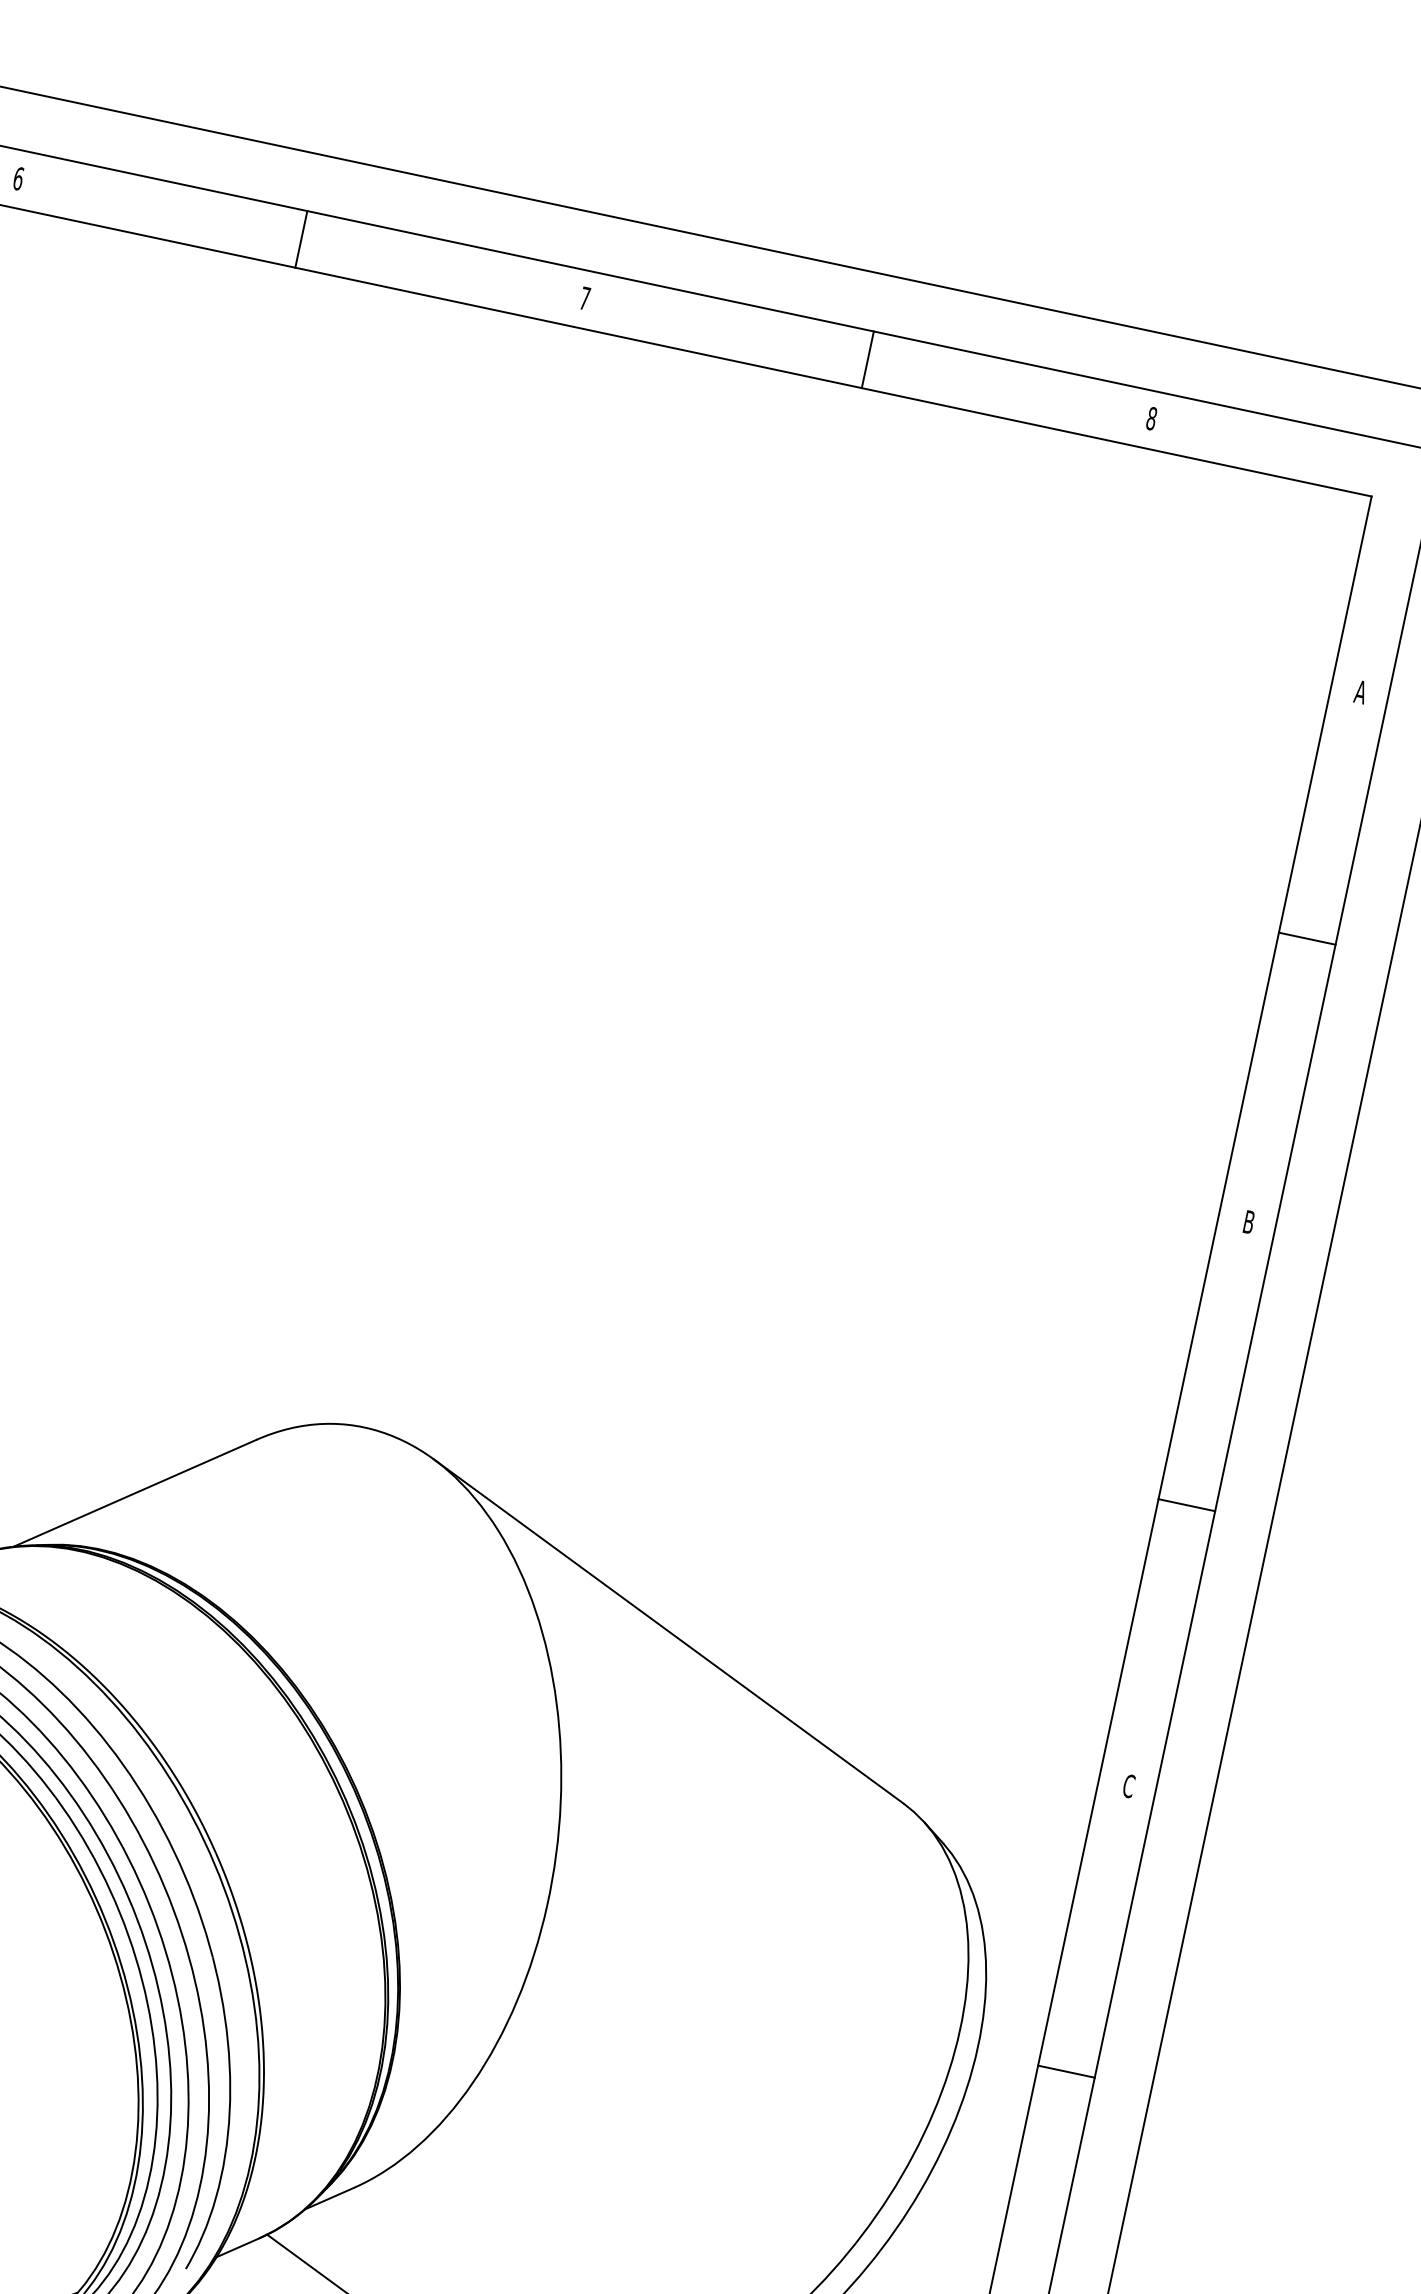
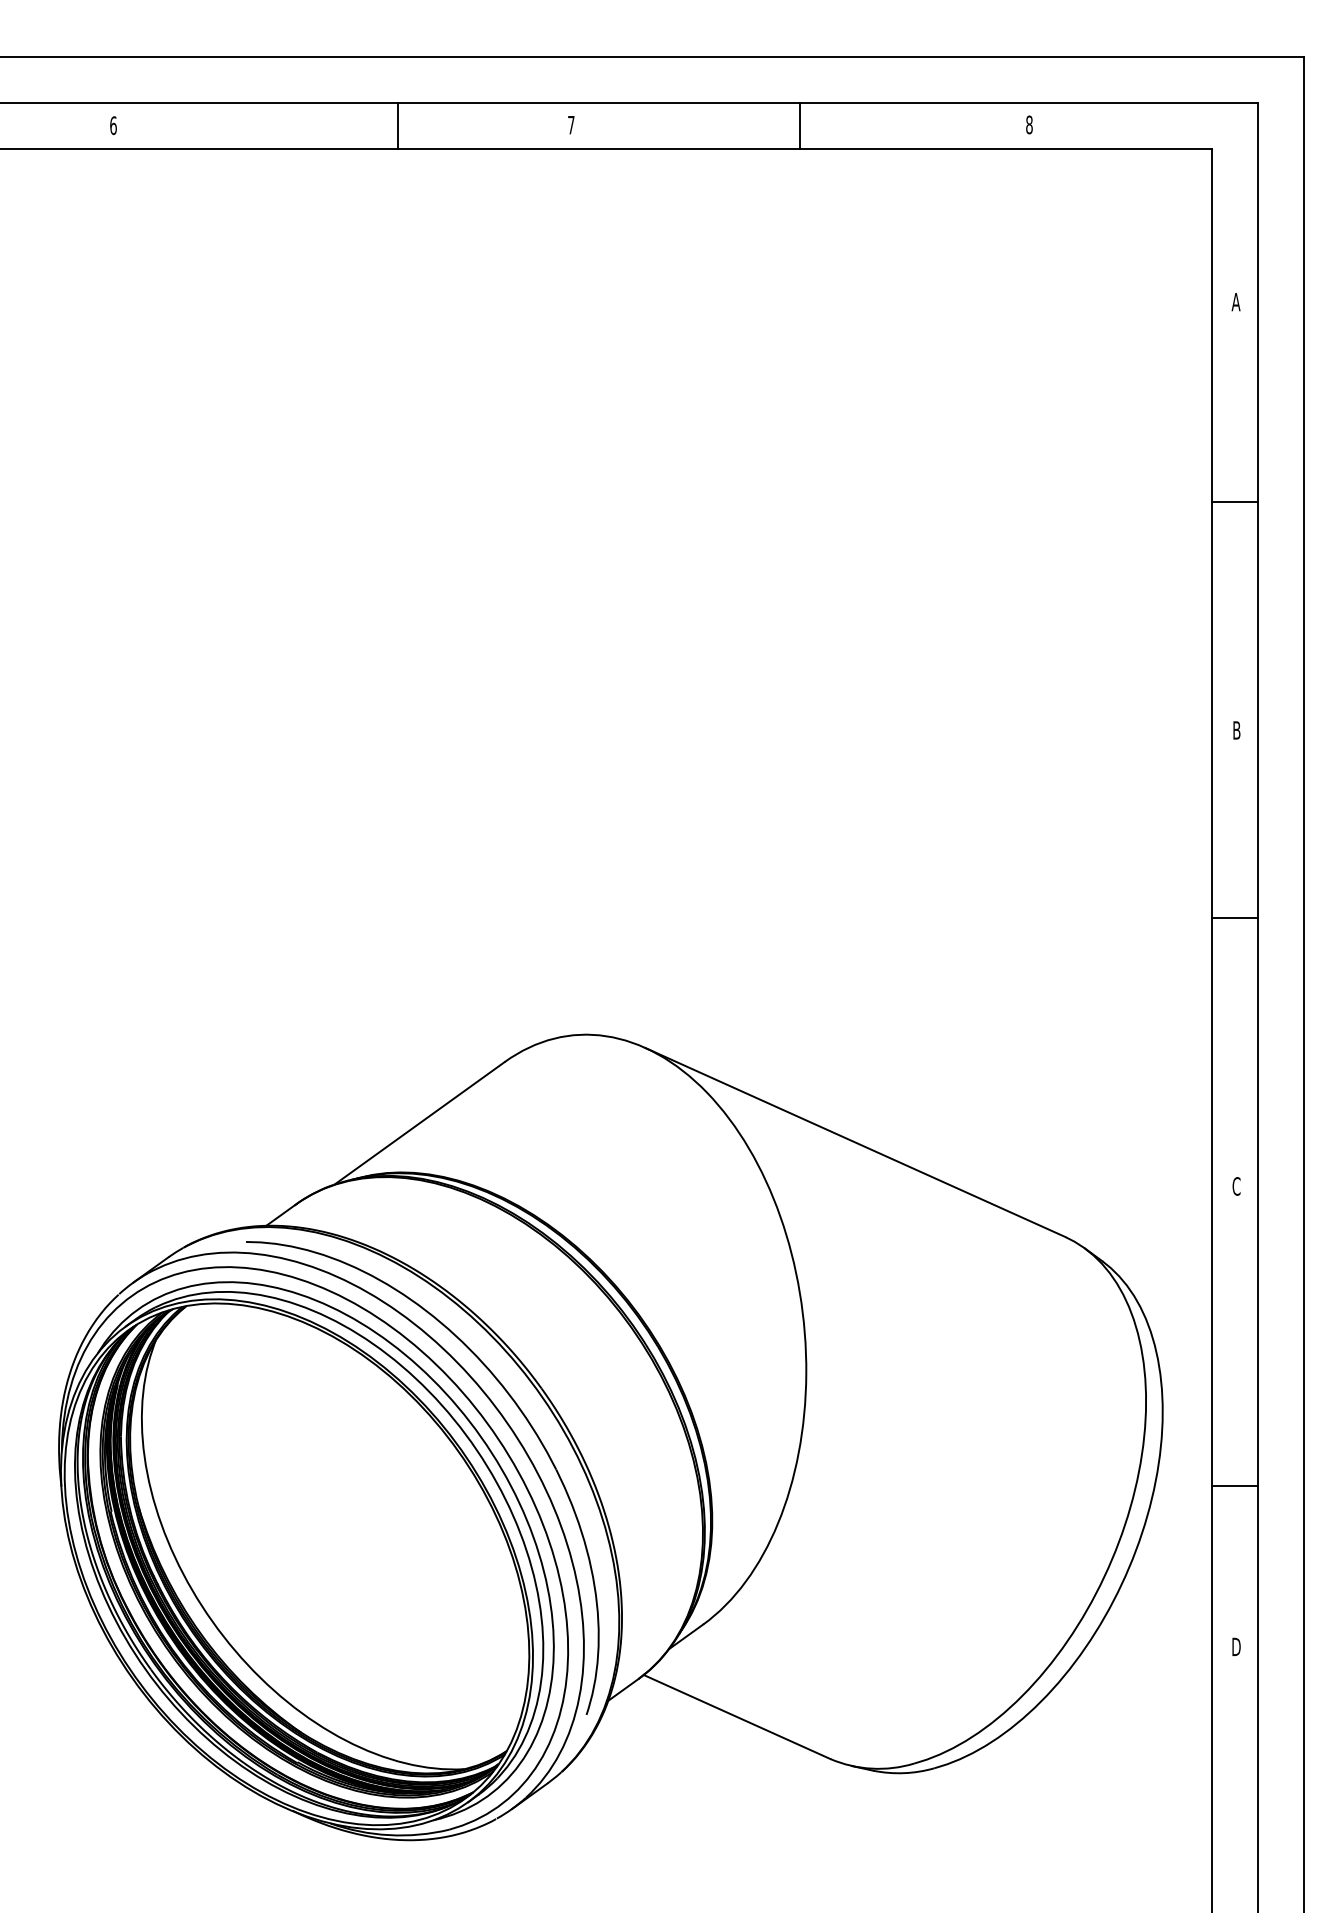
line: (301, 238) -> (398, 125), moved
line: (1187, 1505) -> (1235, 917), moved
line: (1066, 2071) -> (1235, 1485), moved

